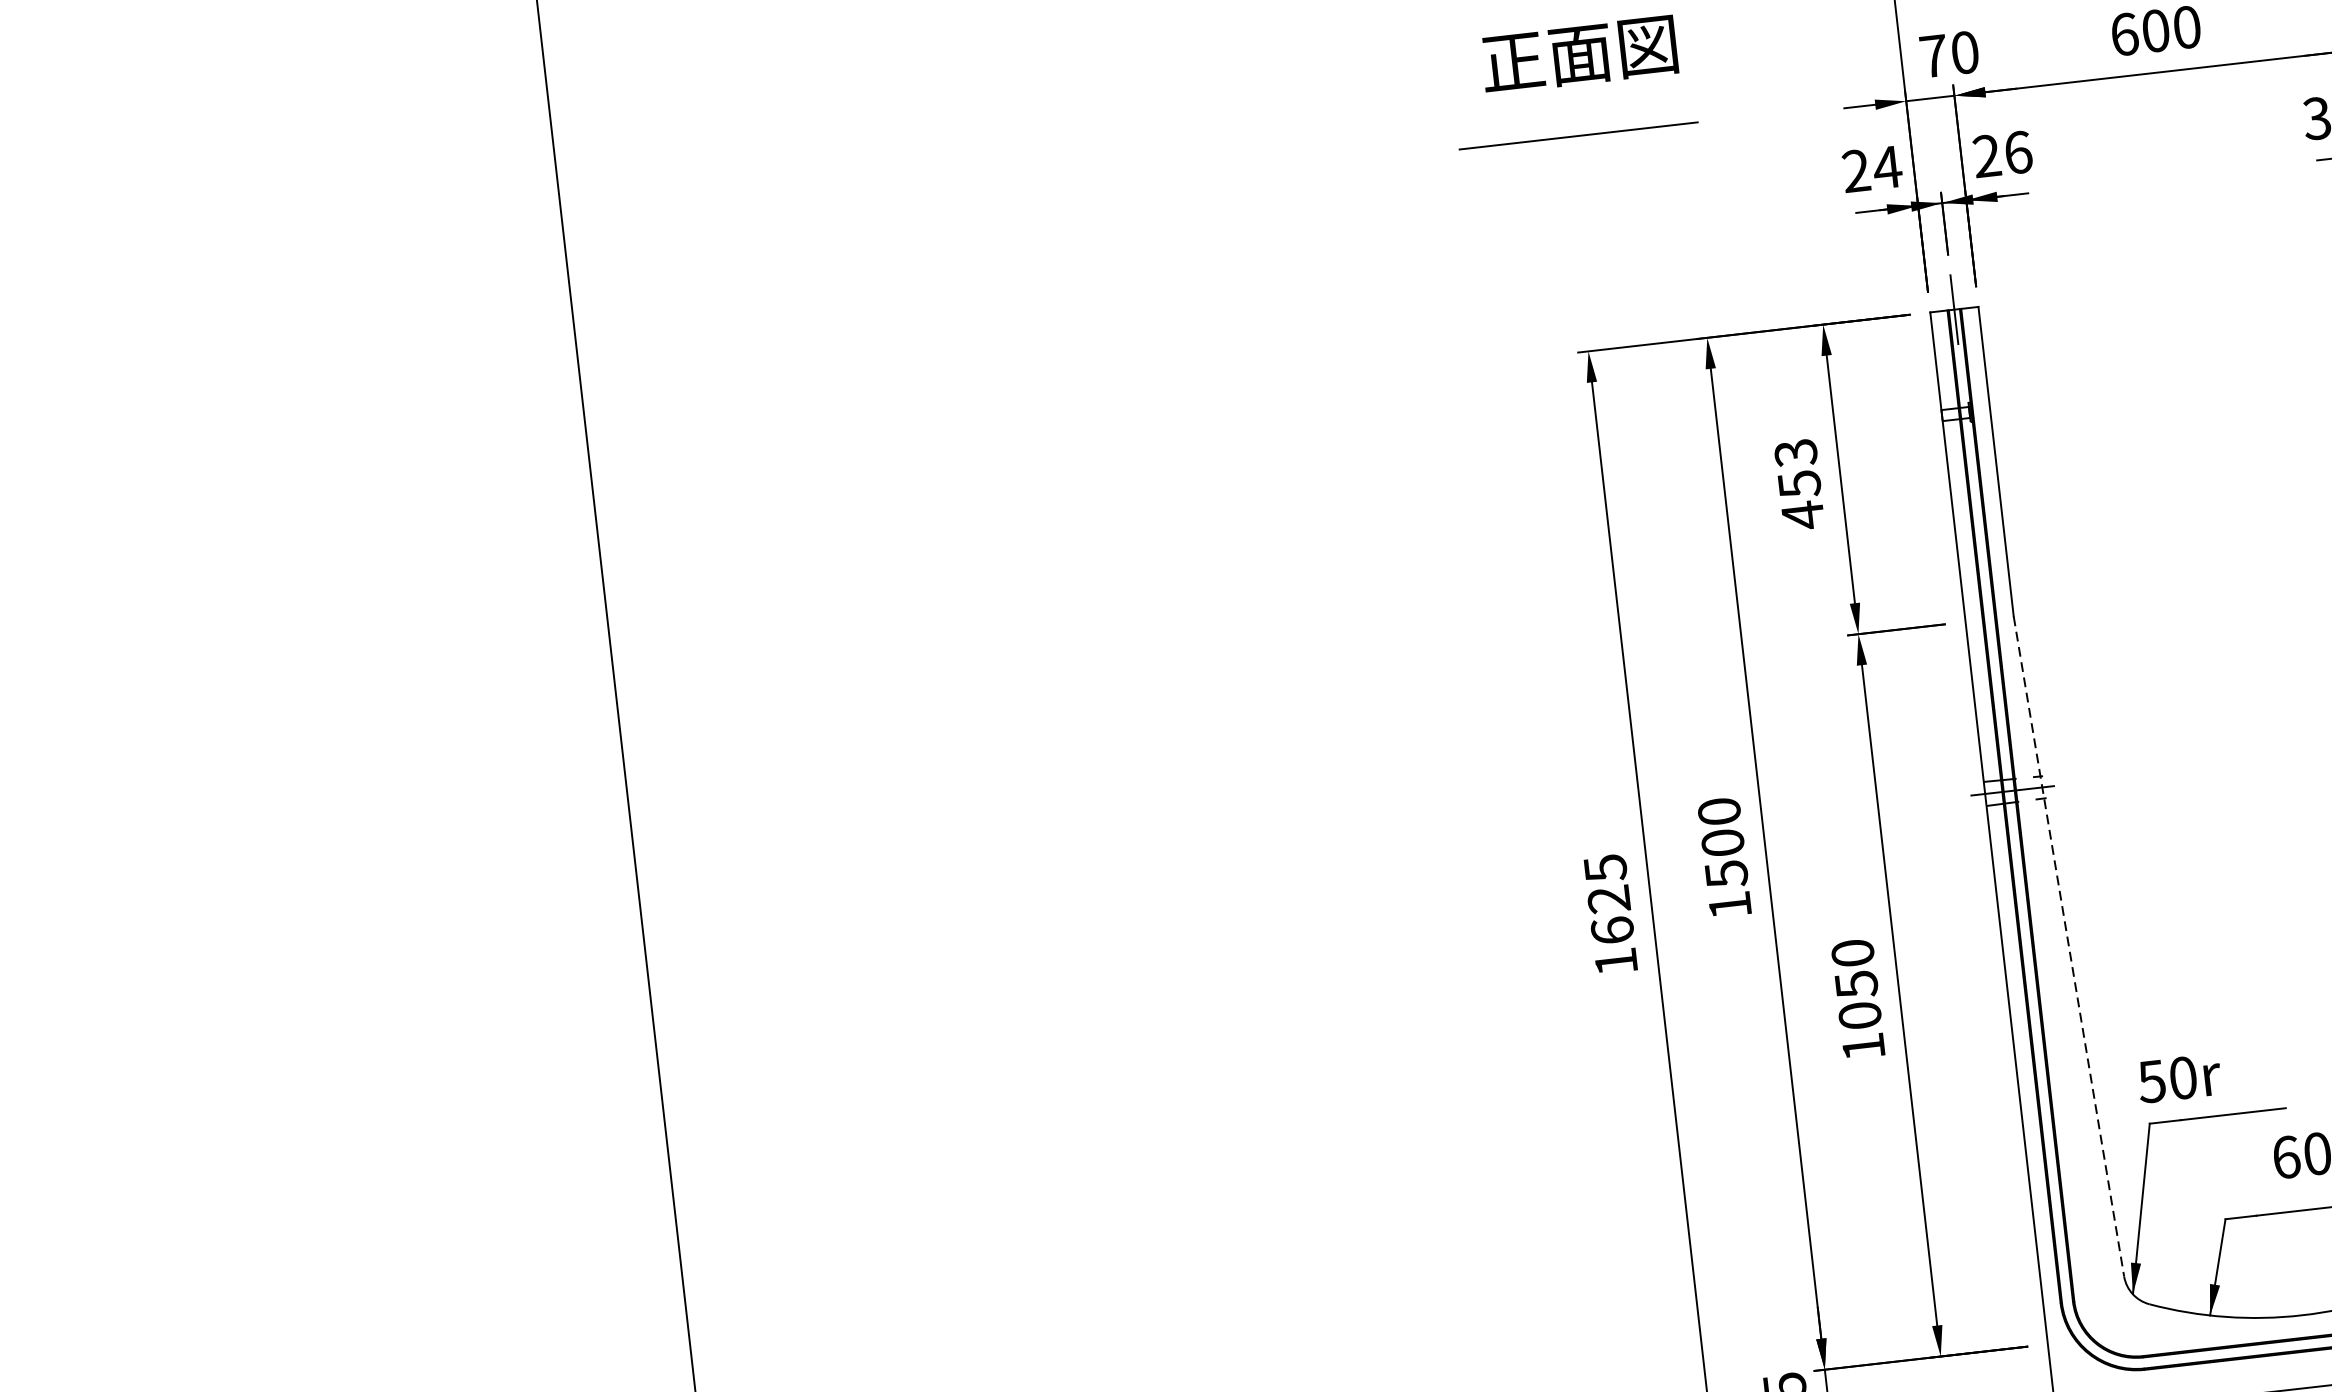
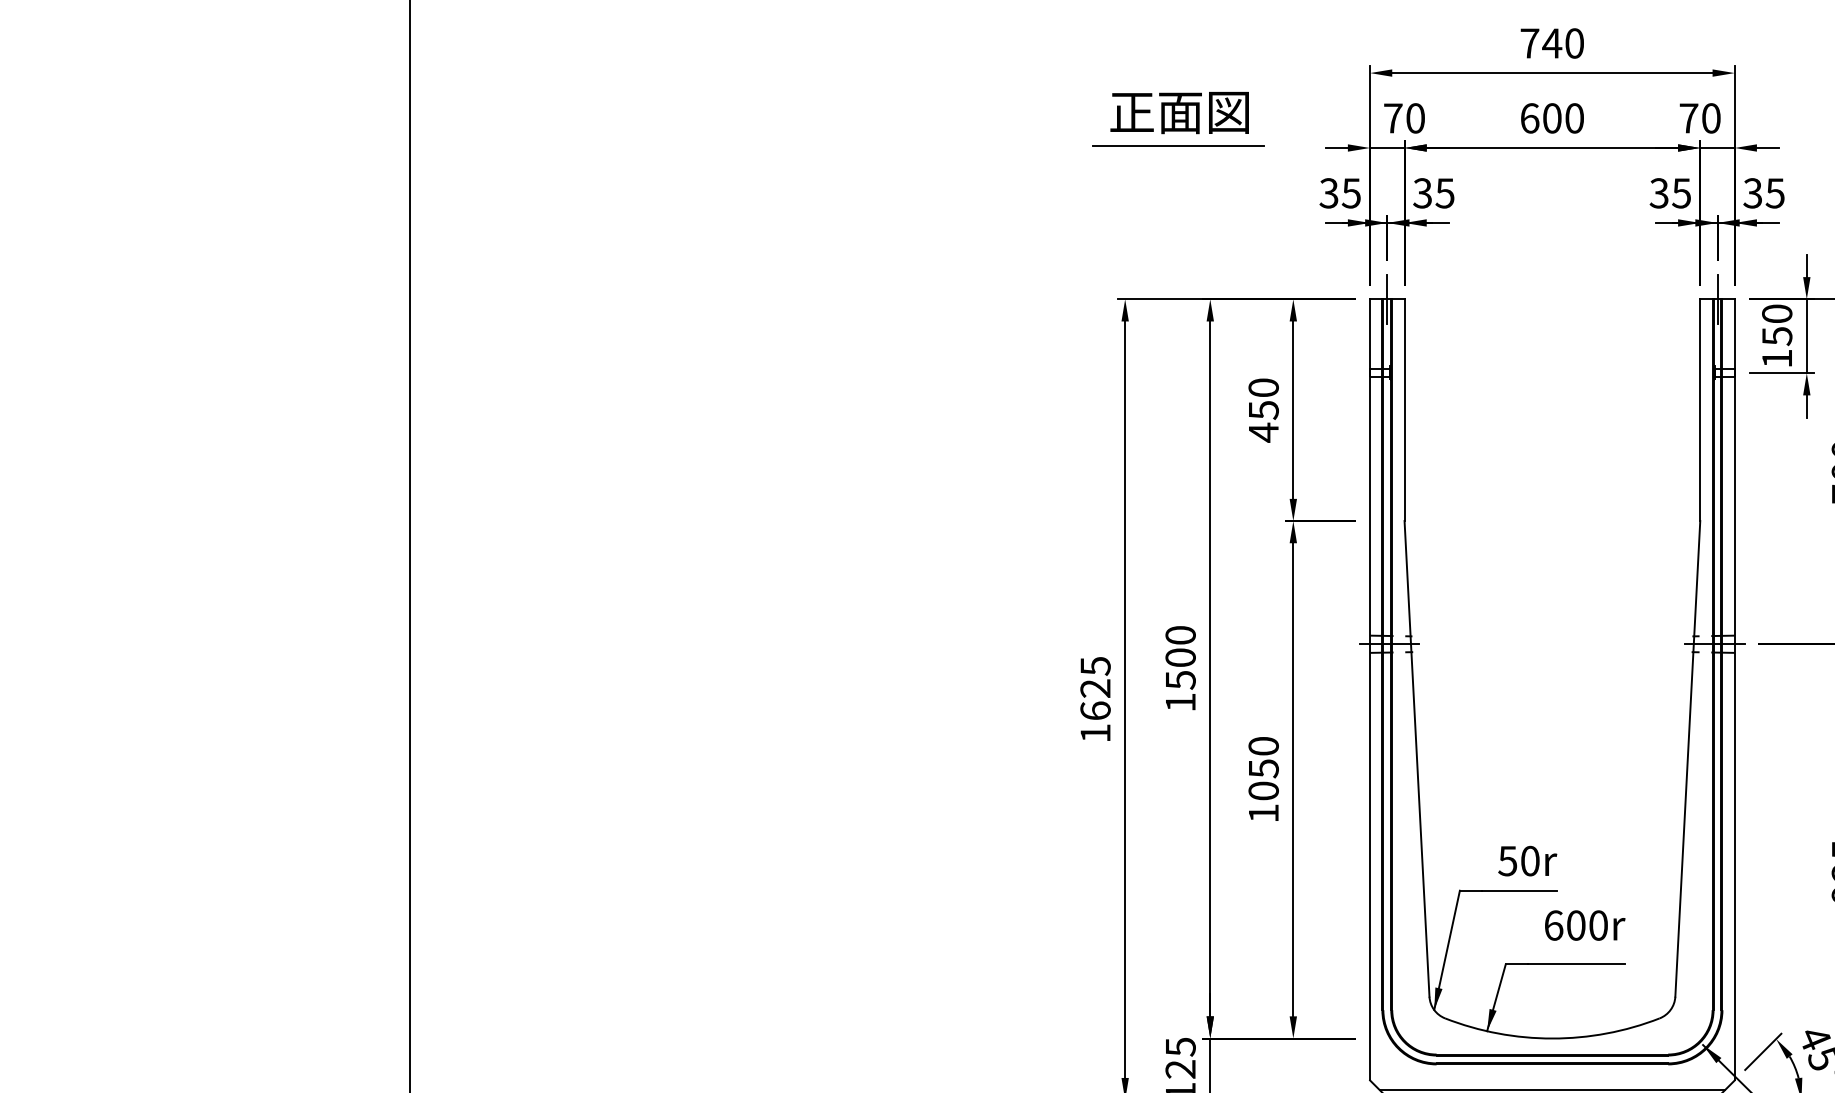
text: (1579, 55) -> (1179, 113), moved
line: (1578, 135) -> (1178, 145), moved
text: (2002, 154) -> (1433, 193), 26 -> 35
text: (1872, 169) -> (1340, 193), 24 -> 35
text: (1795, 452) -> (1263, 387), 453 -> 450
line: (2069, 947) -> (1417, 759), dashed -> solid
text: (2179, 1077) -> (1527, 860), moved

